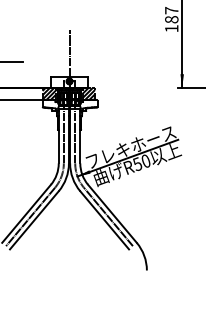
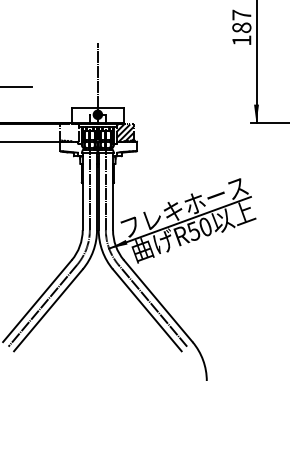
hatch: (49, 94) -> (69, 132), removed

